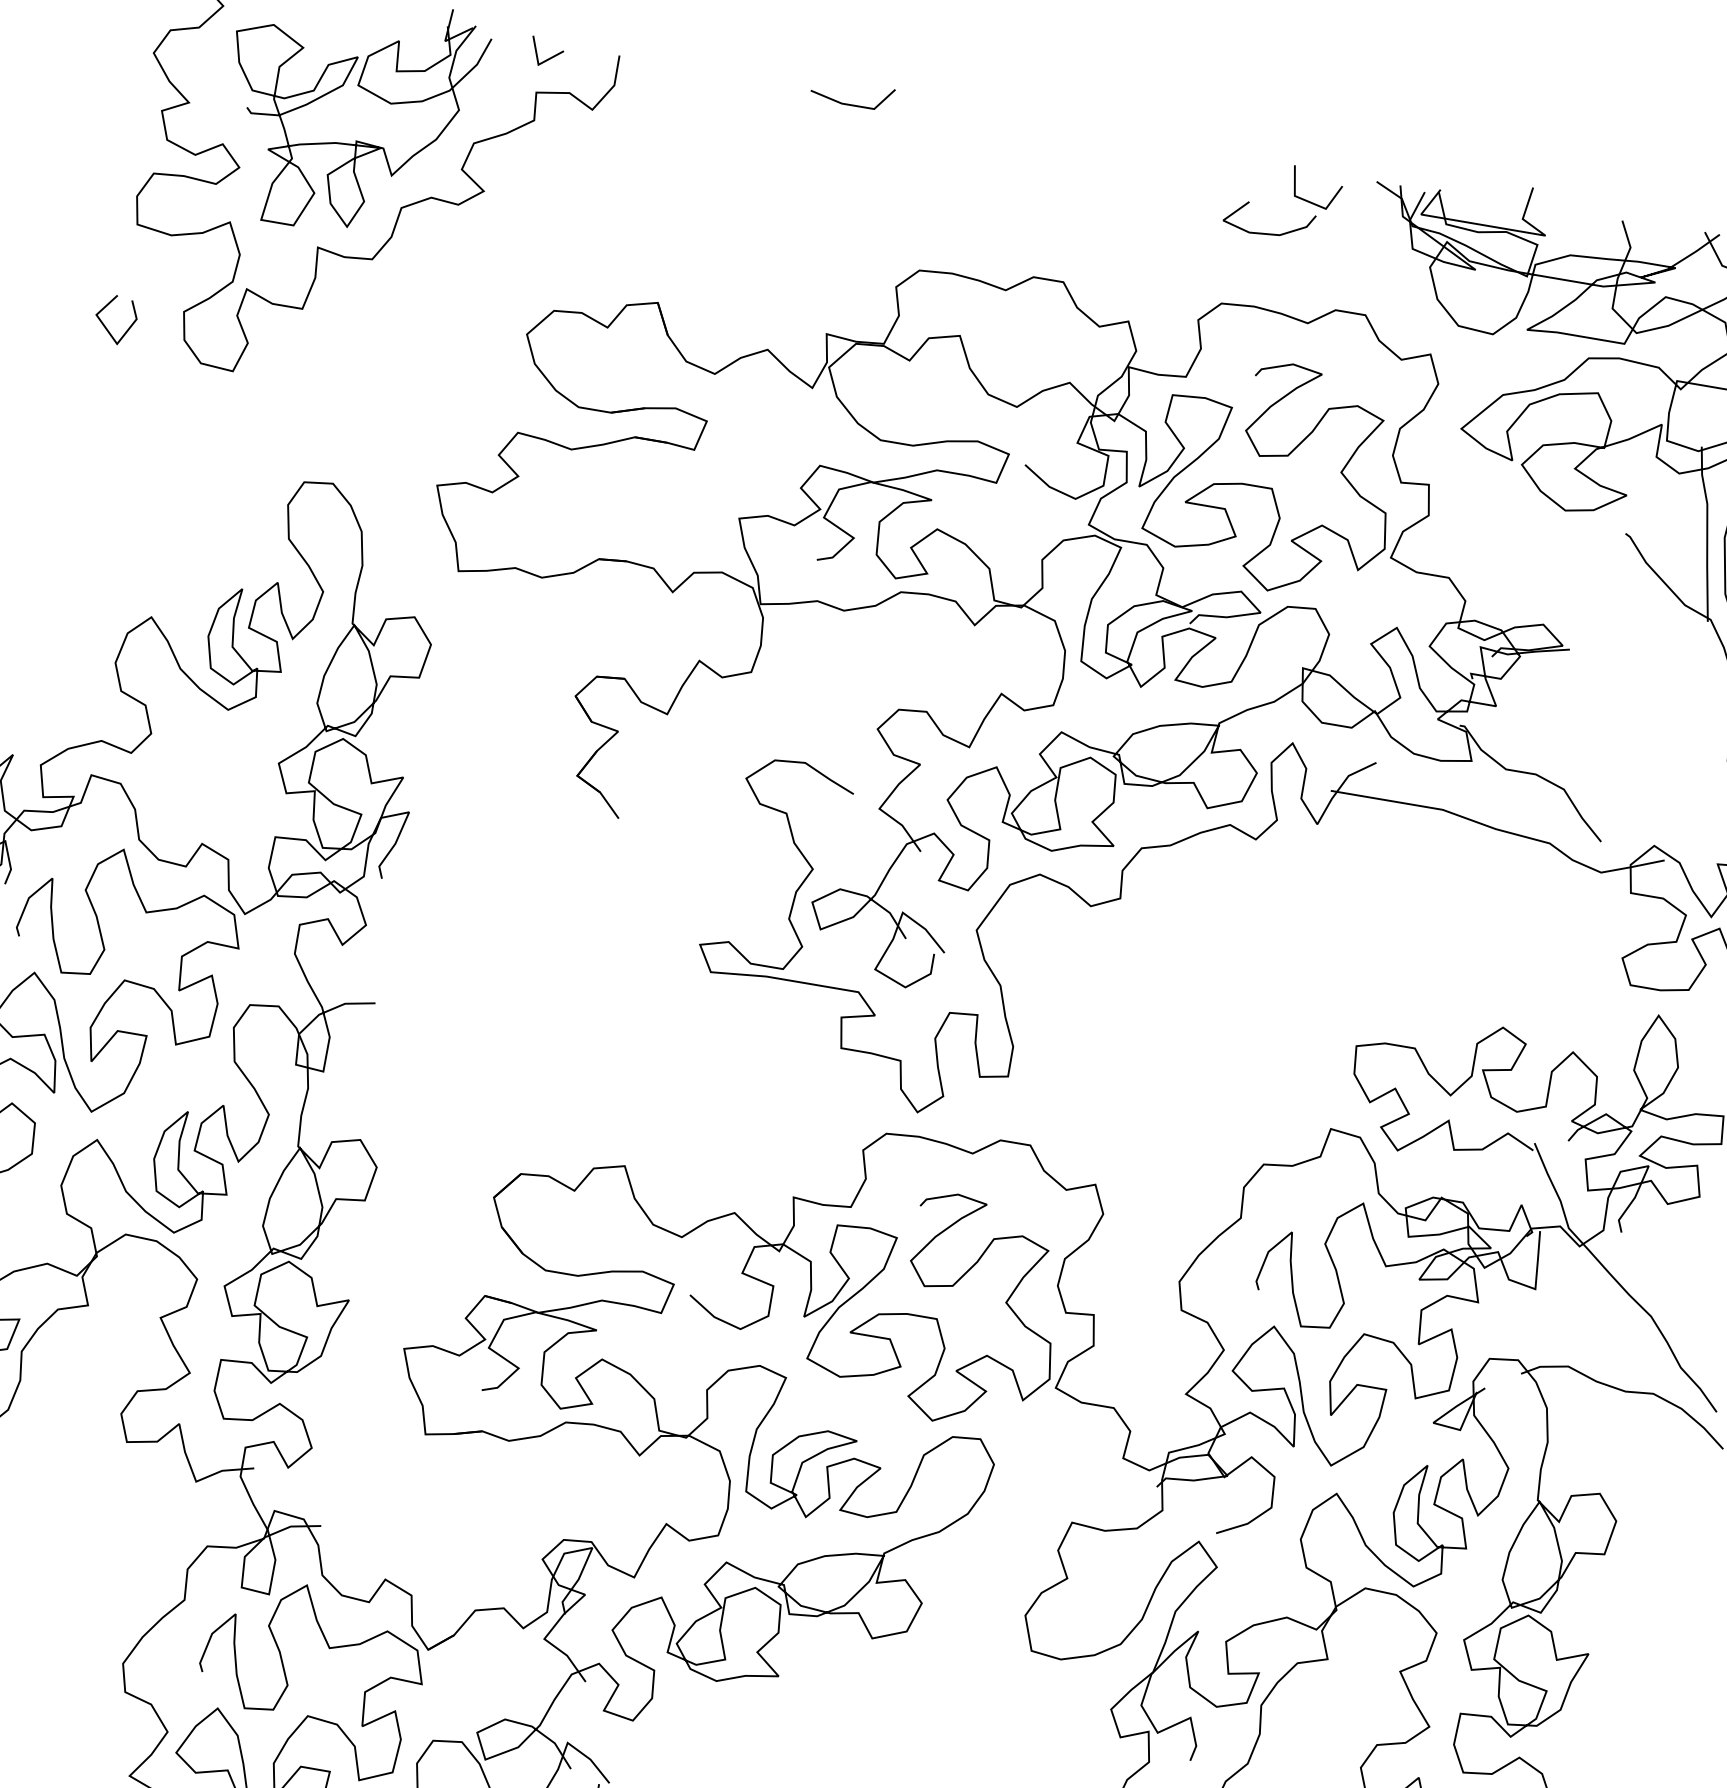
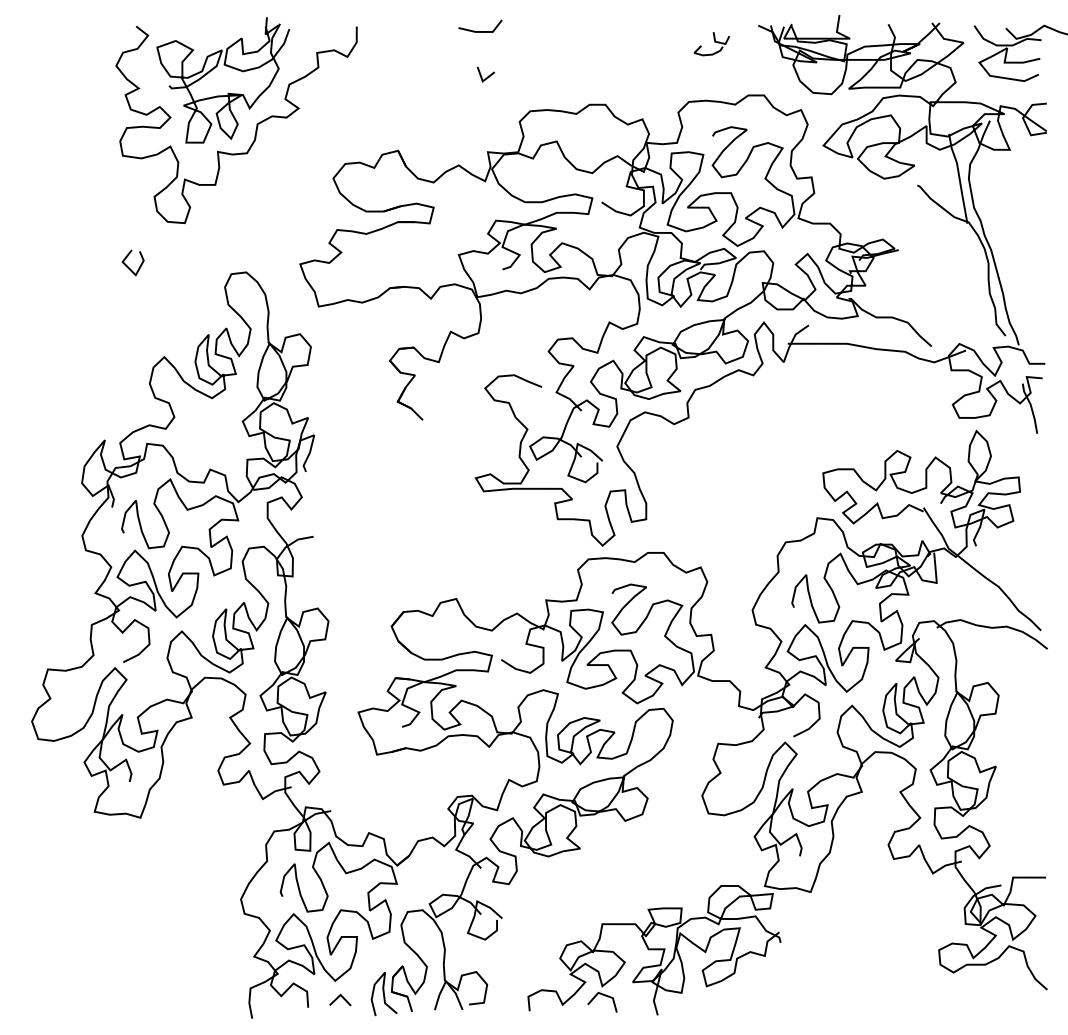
line: (548, 56) -> (487, 76), moved
part: (1282, 200) -> (711, 43), size x0.6
line: (106, 325) -> (128, 266), moved

